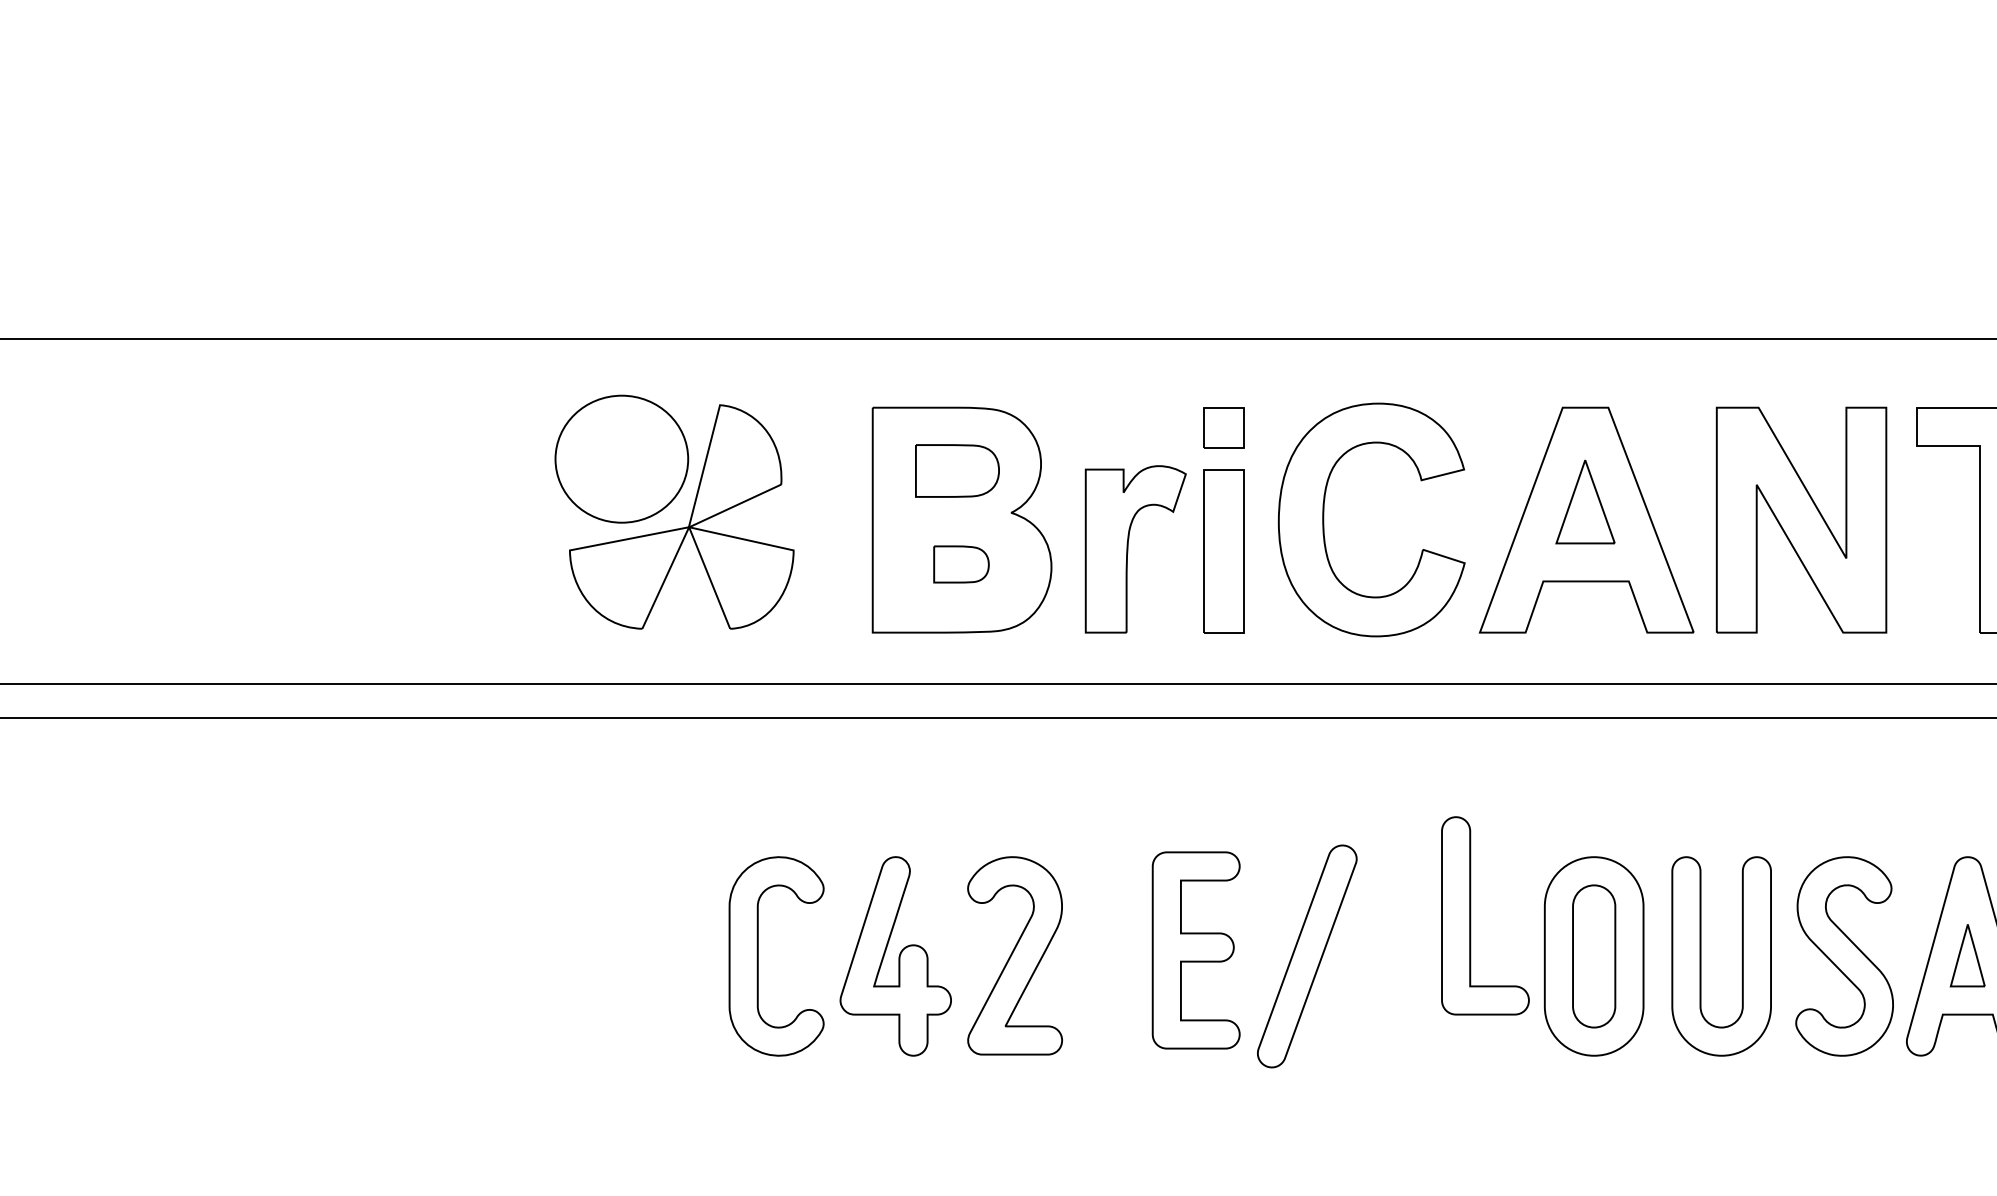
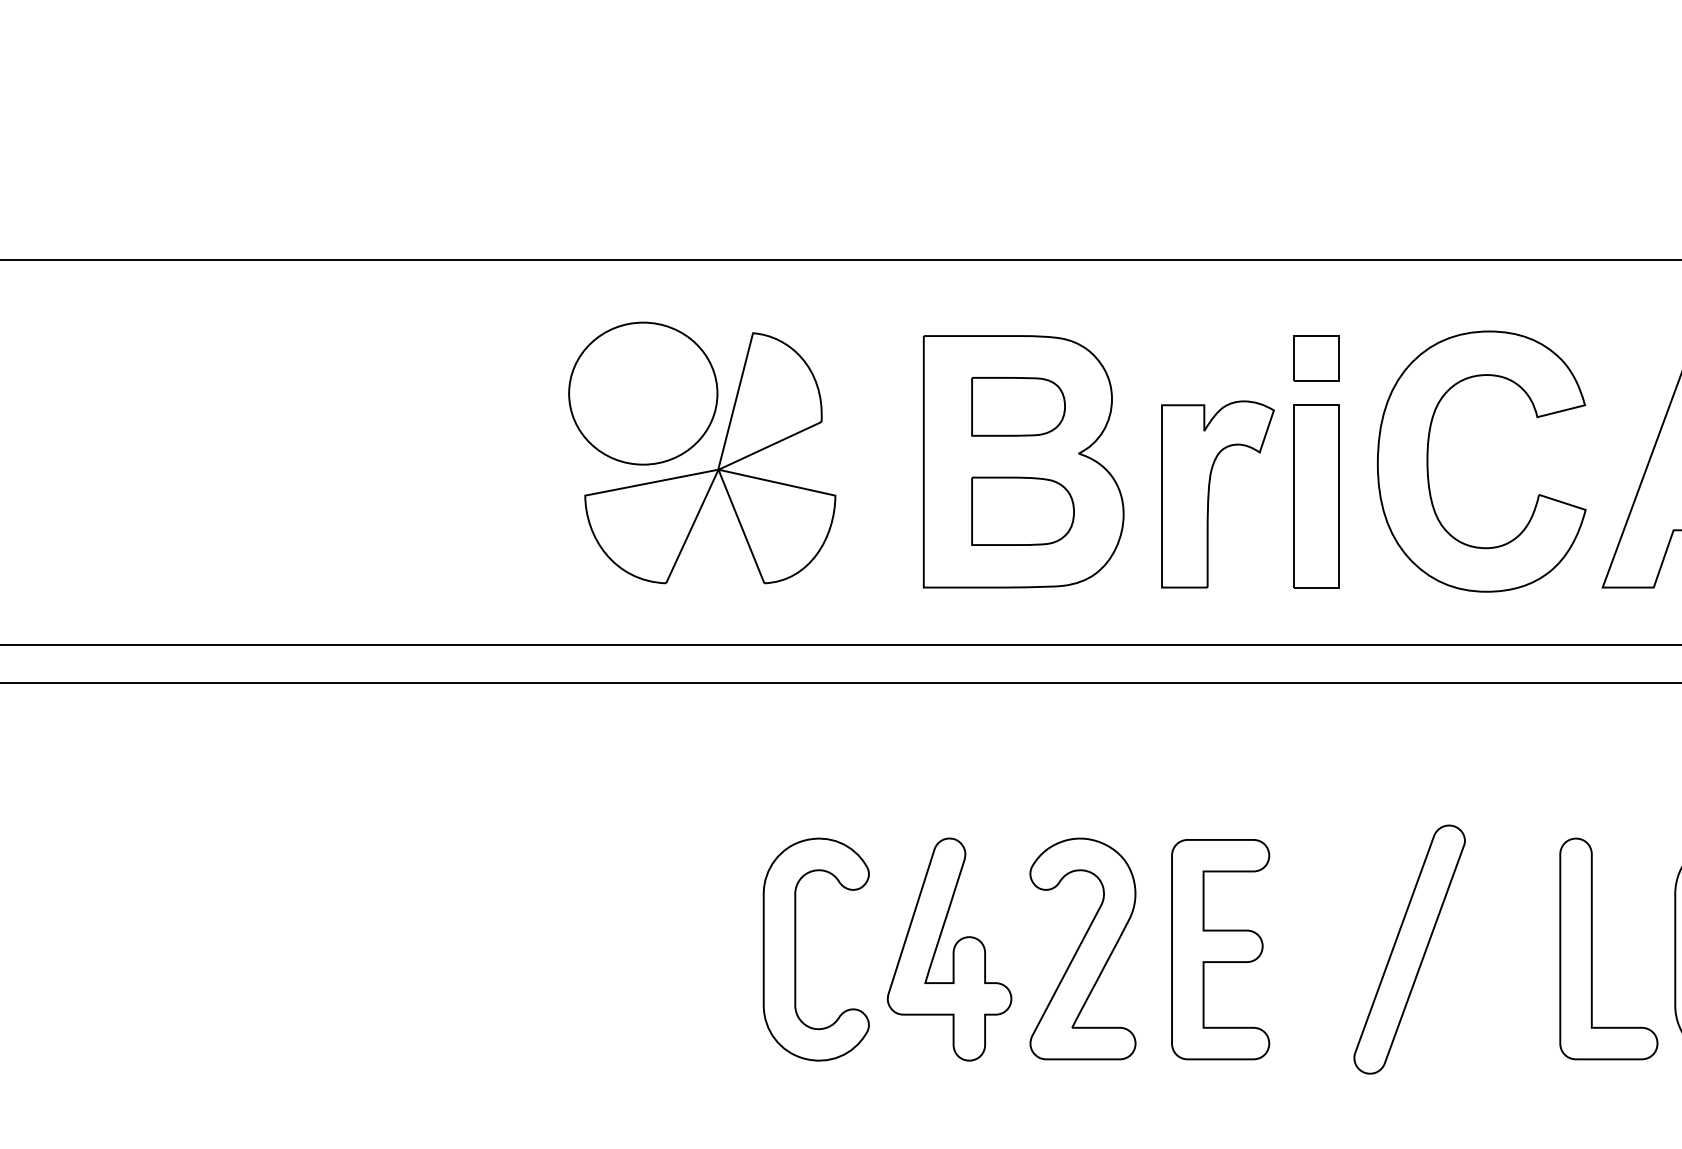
part: (961, 564) -> (1023, 511), size x1.67
part: (1471, 915) -> (1593, 948), moved
part: (1195, 950) -> (1219, 949), moved

